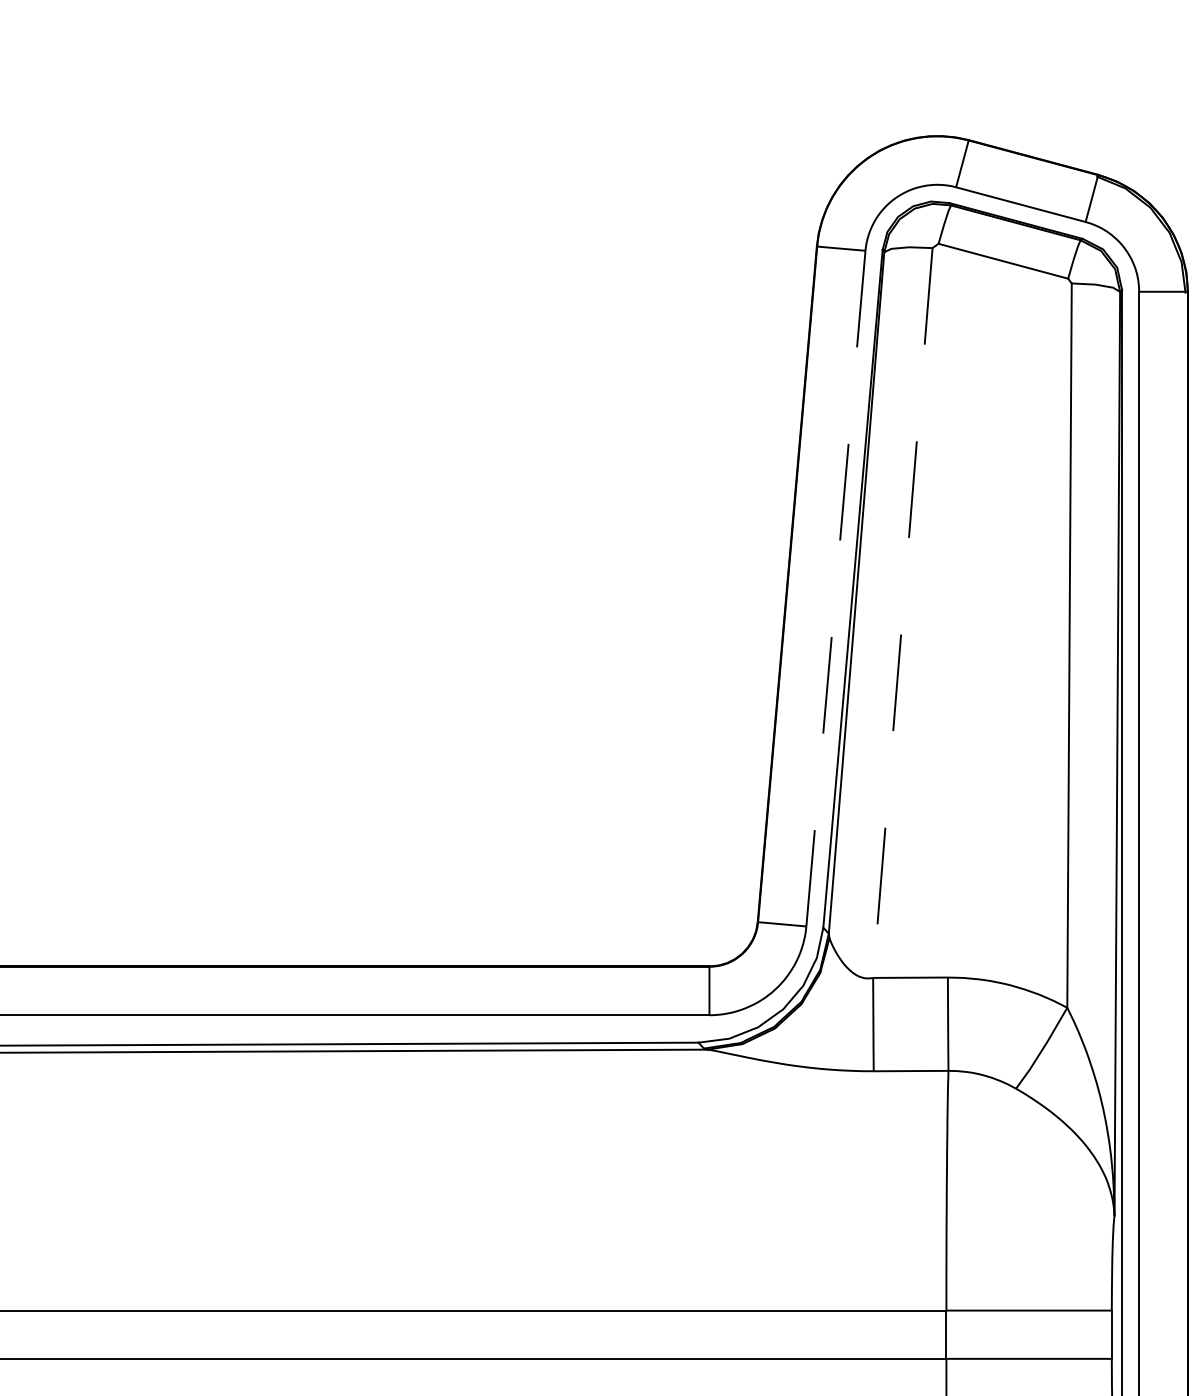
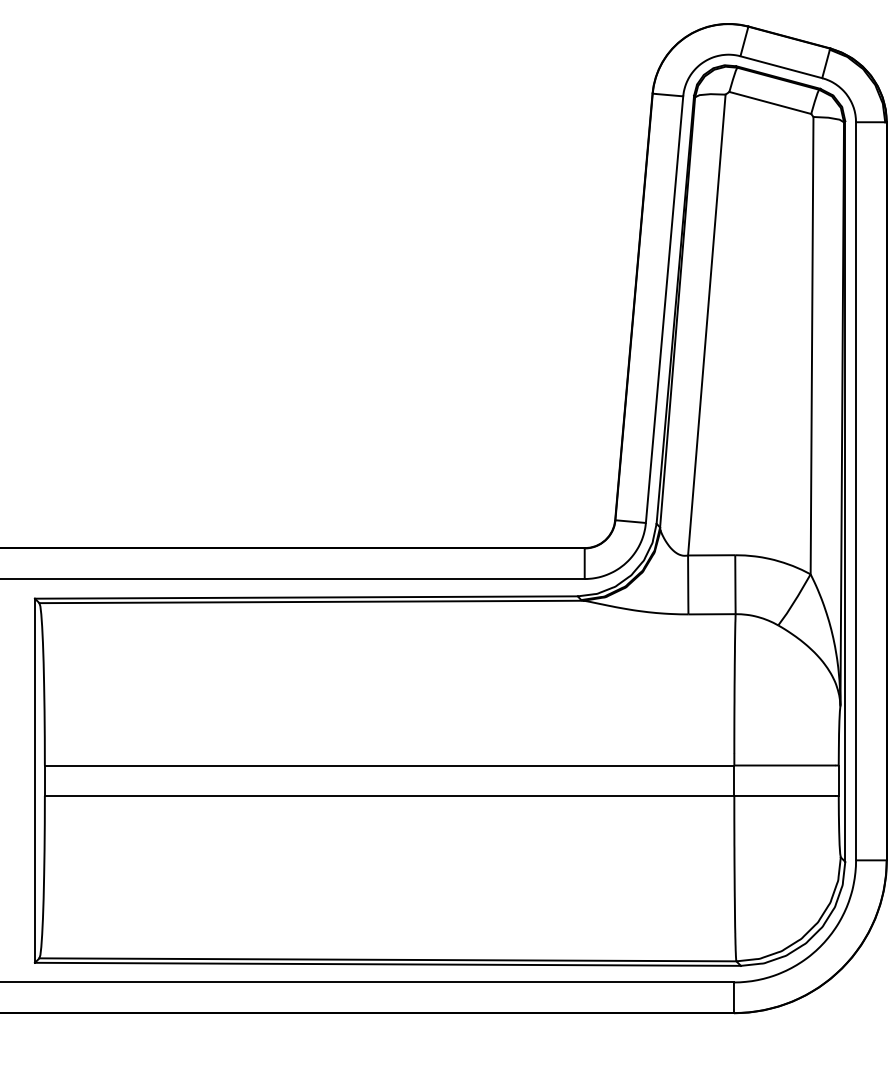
line: (835, 589) -> (664, 310), dashed -> solid
line: (902, 613) -> (706, 325), dashed -> solid

